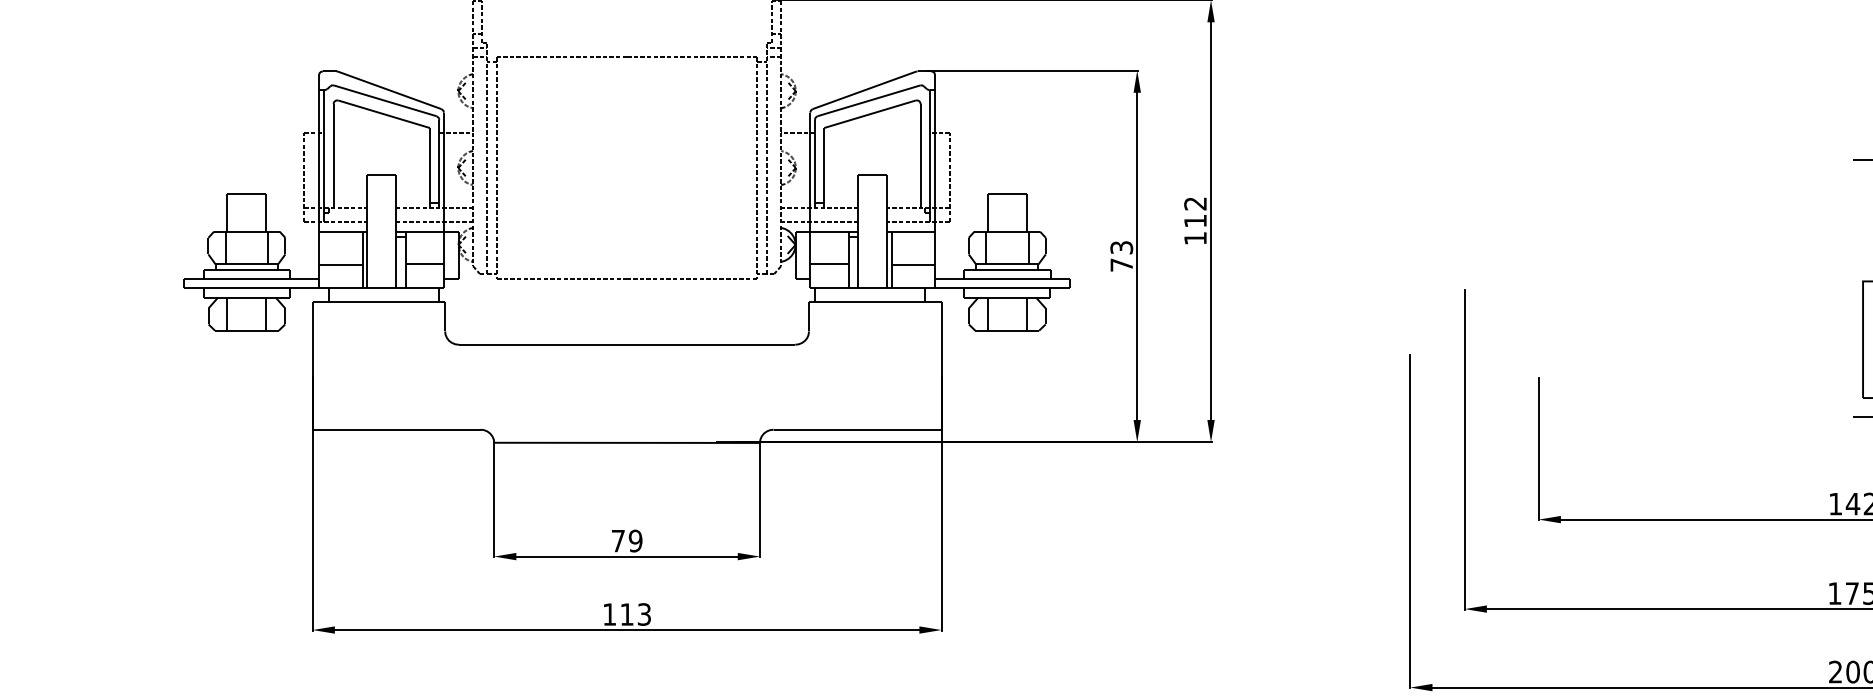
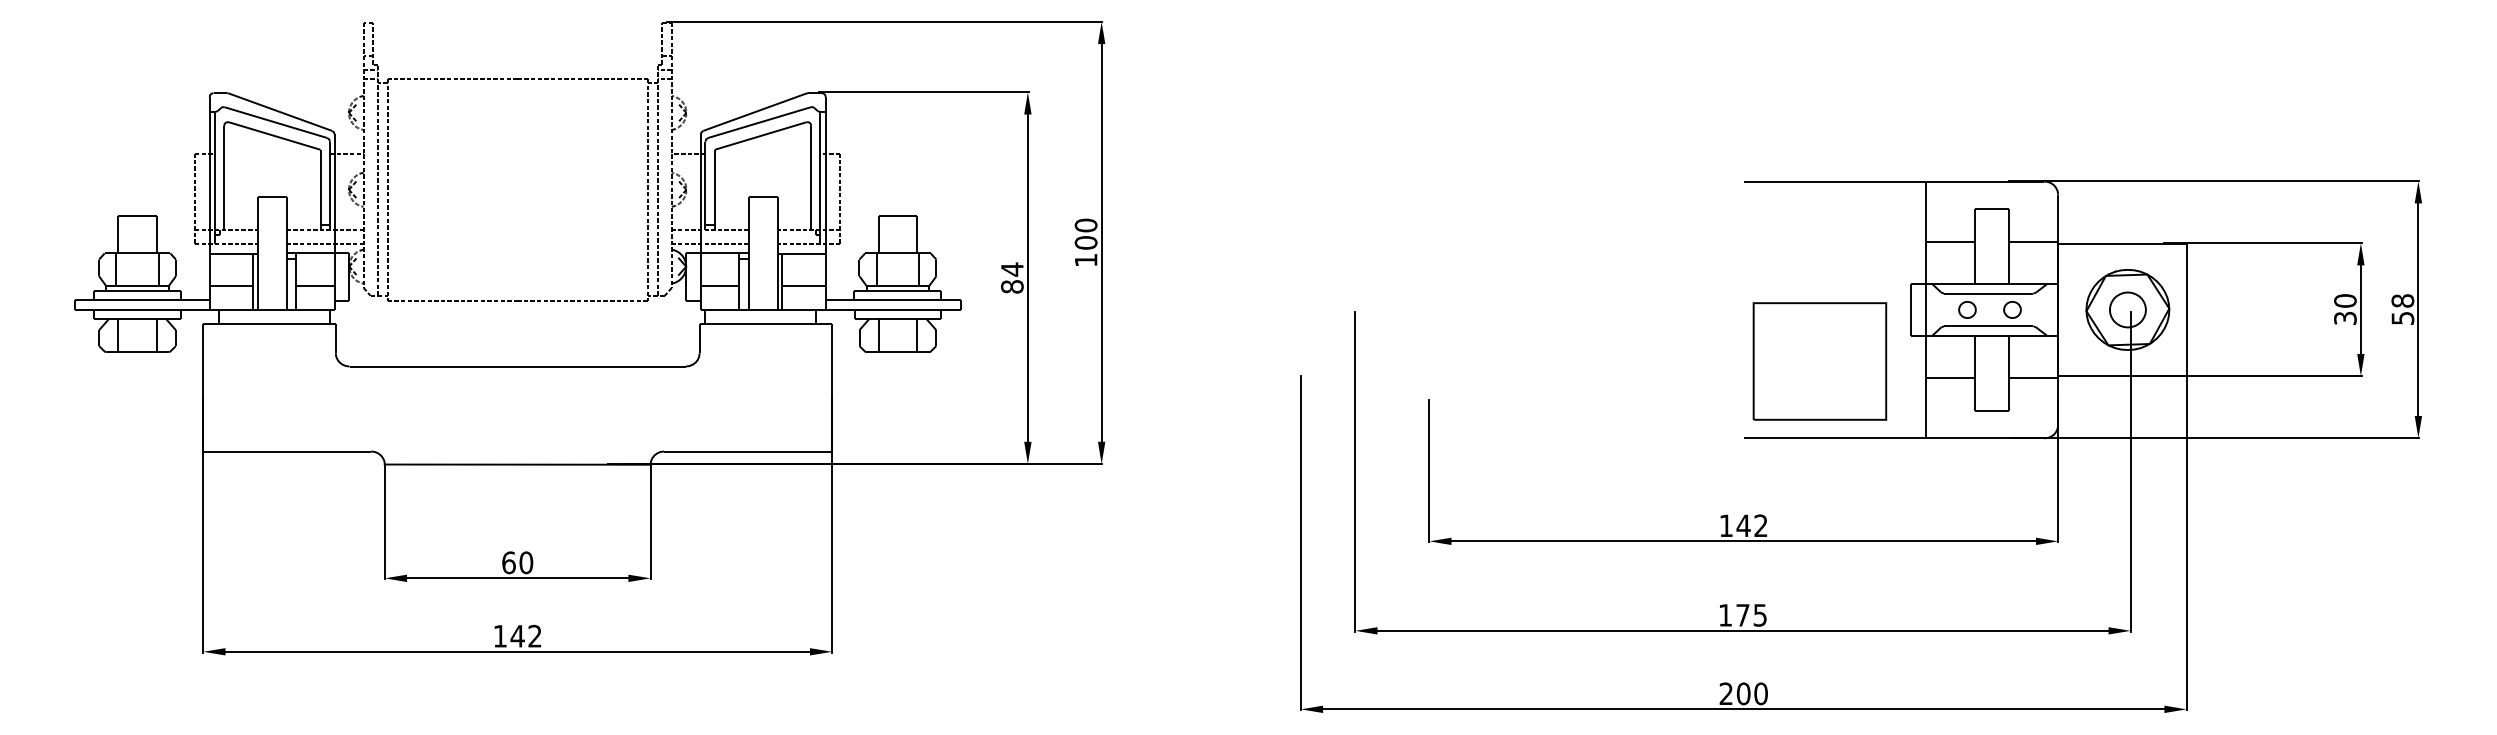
text: (1194, 211) -> (1085, 233), 112 -> 100
text: (1121, 255) -> (1012, 277), 73 -> 84
text: (626, 540) -> (517, 562), 79 -> 60
text: (634, 614) -> (525, 636), 113 -> 142

